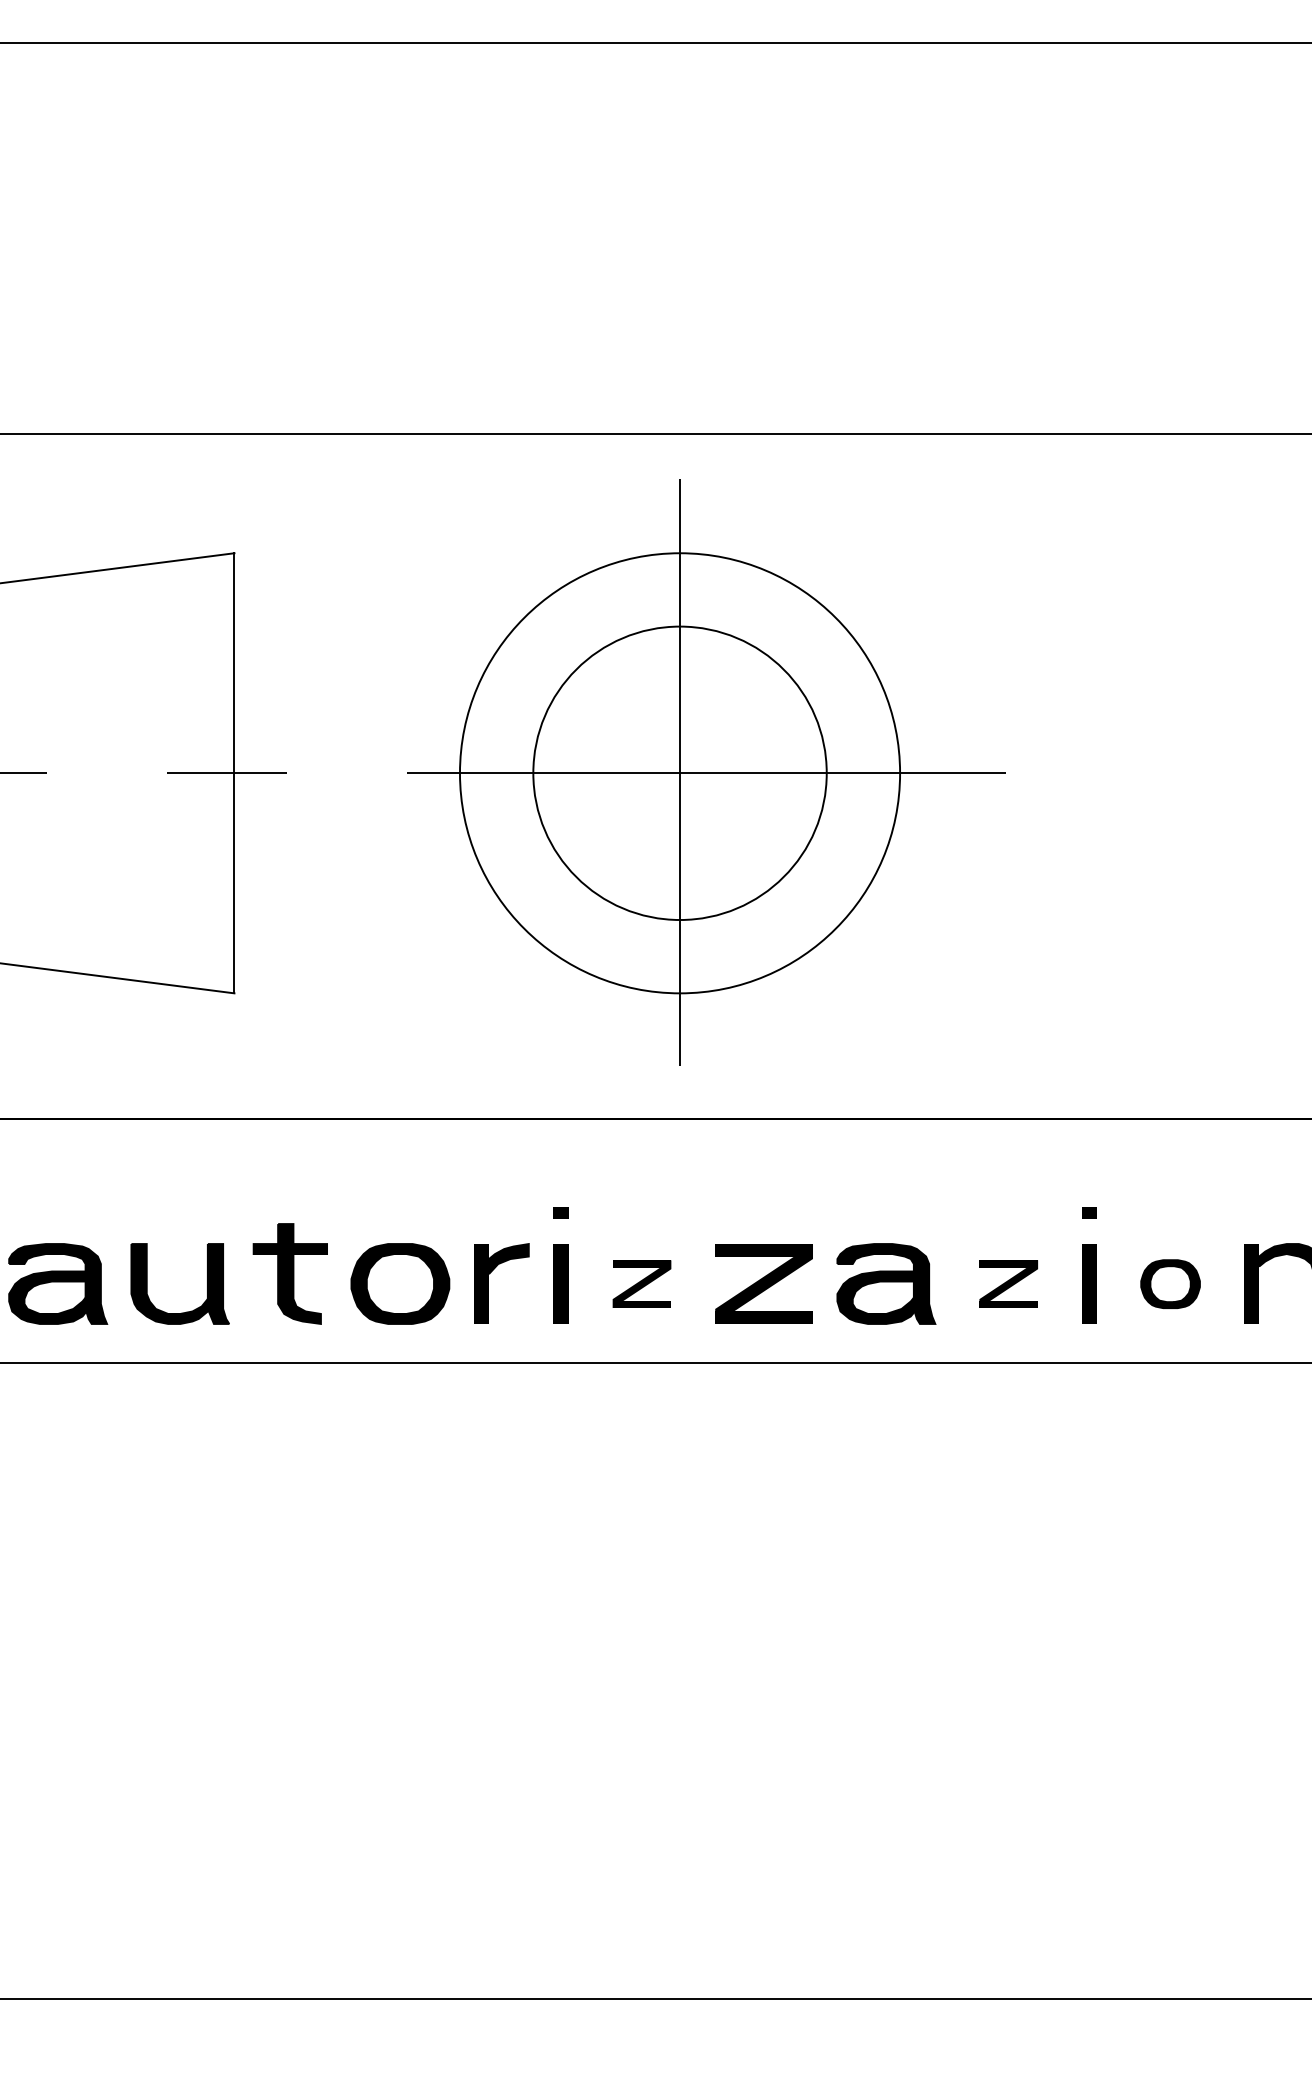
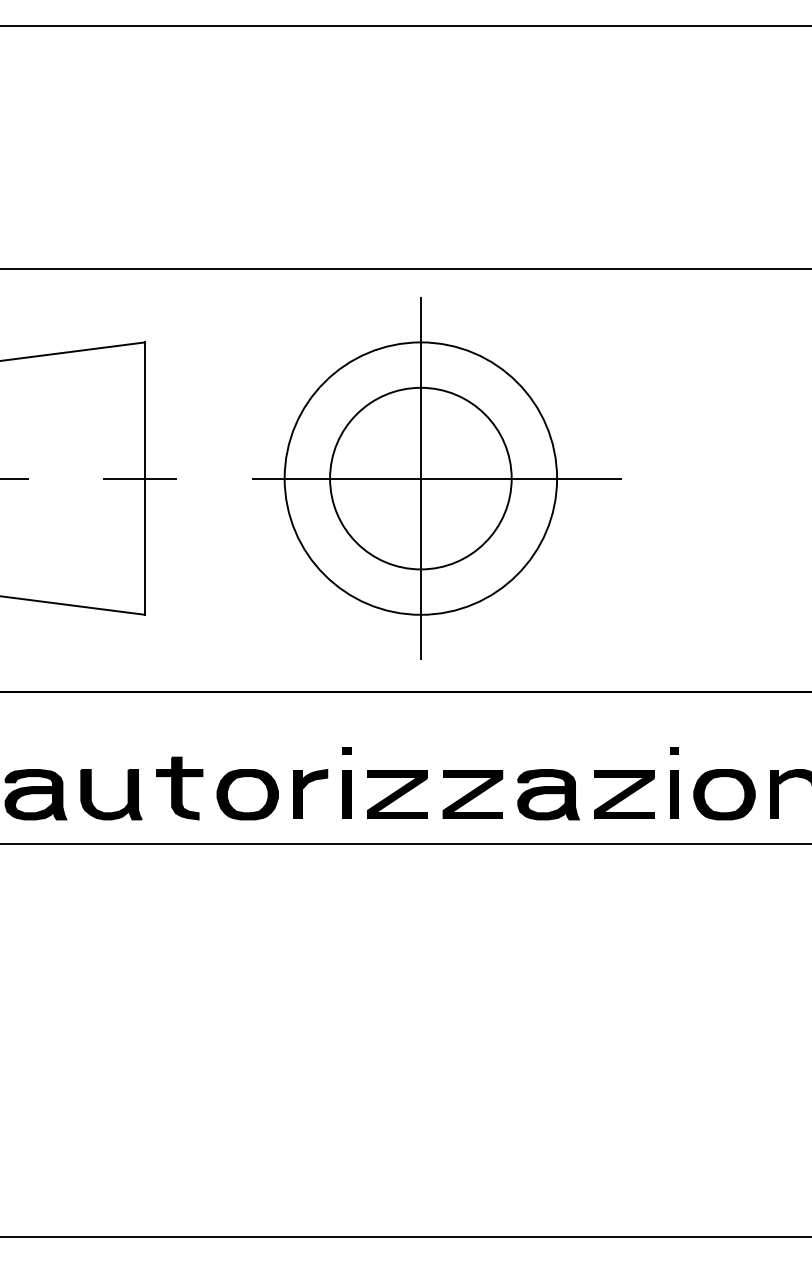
part: (642, 1283) -> (397, 794), size x1.67
part: (1009, 1283) -> (624, 794), size x1.67
part: (1170, 1283) -> (724, 794), size x1.67

